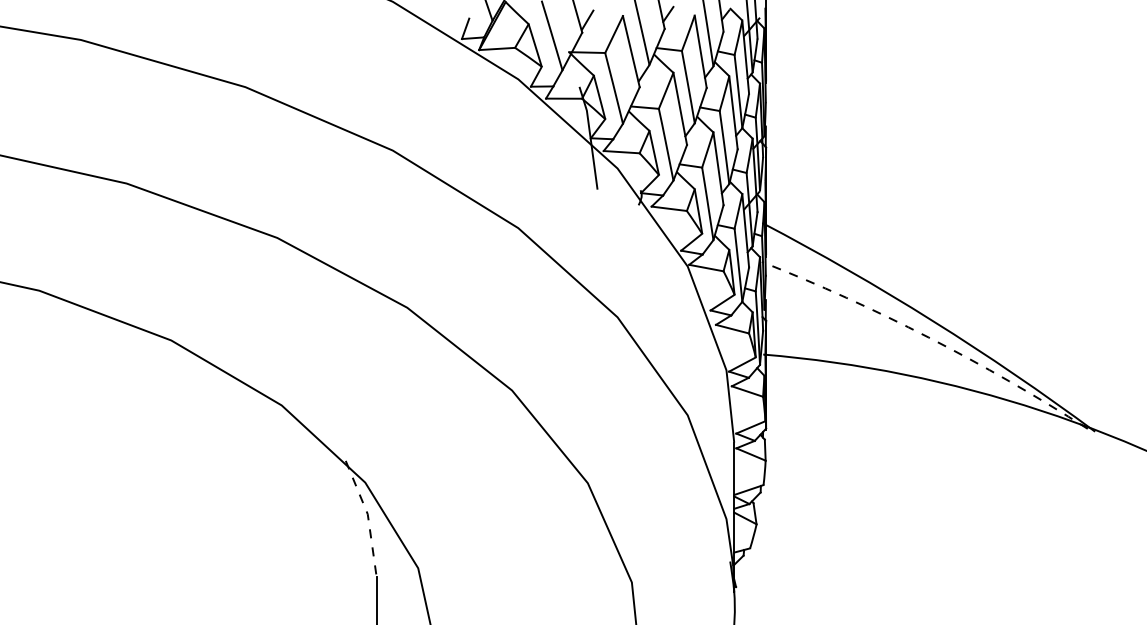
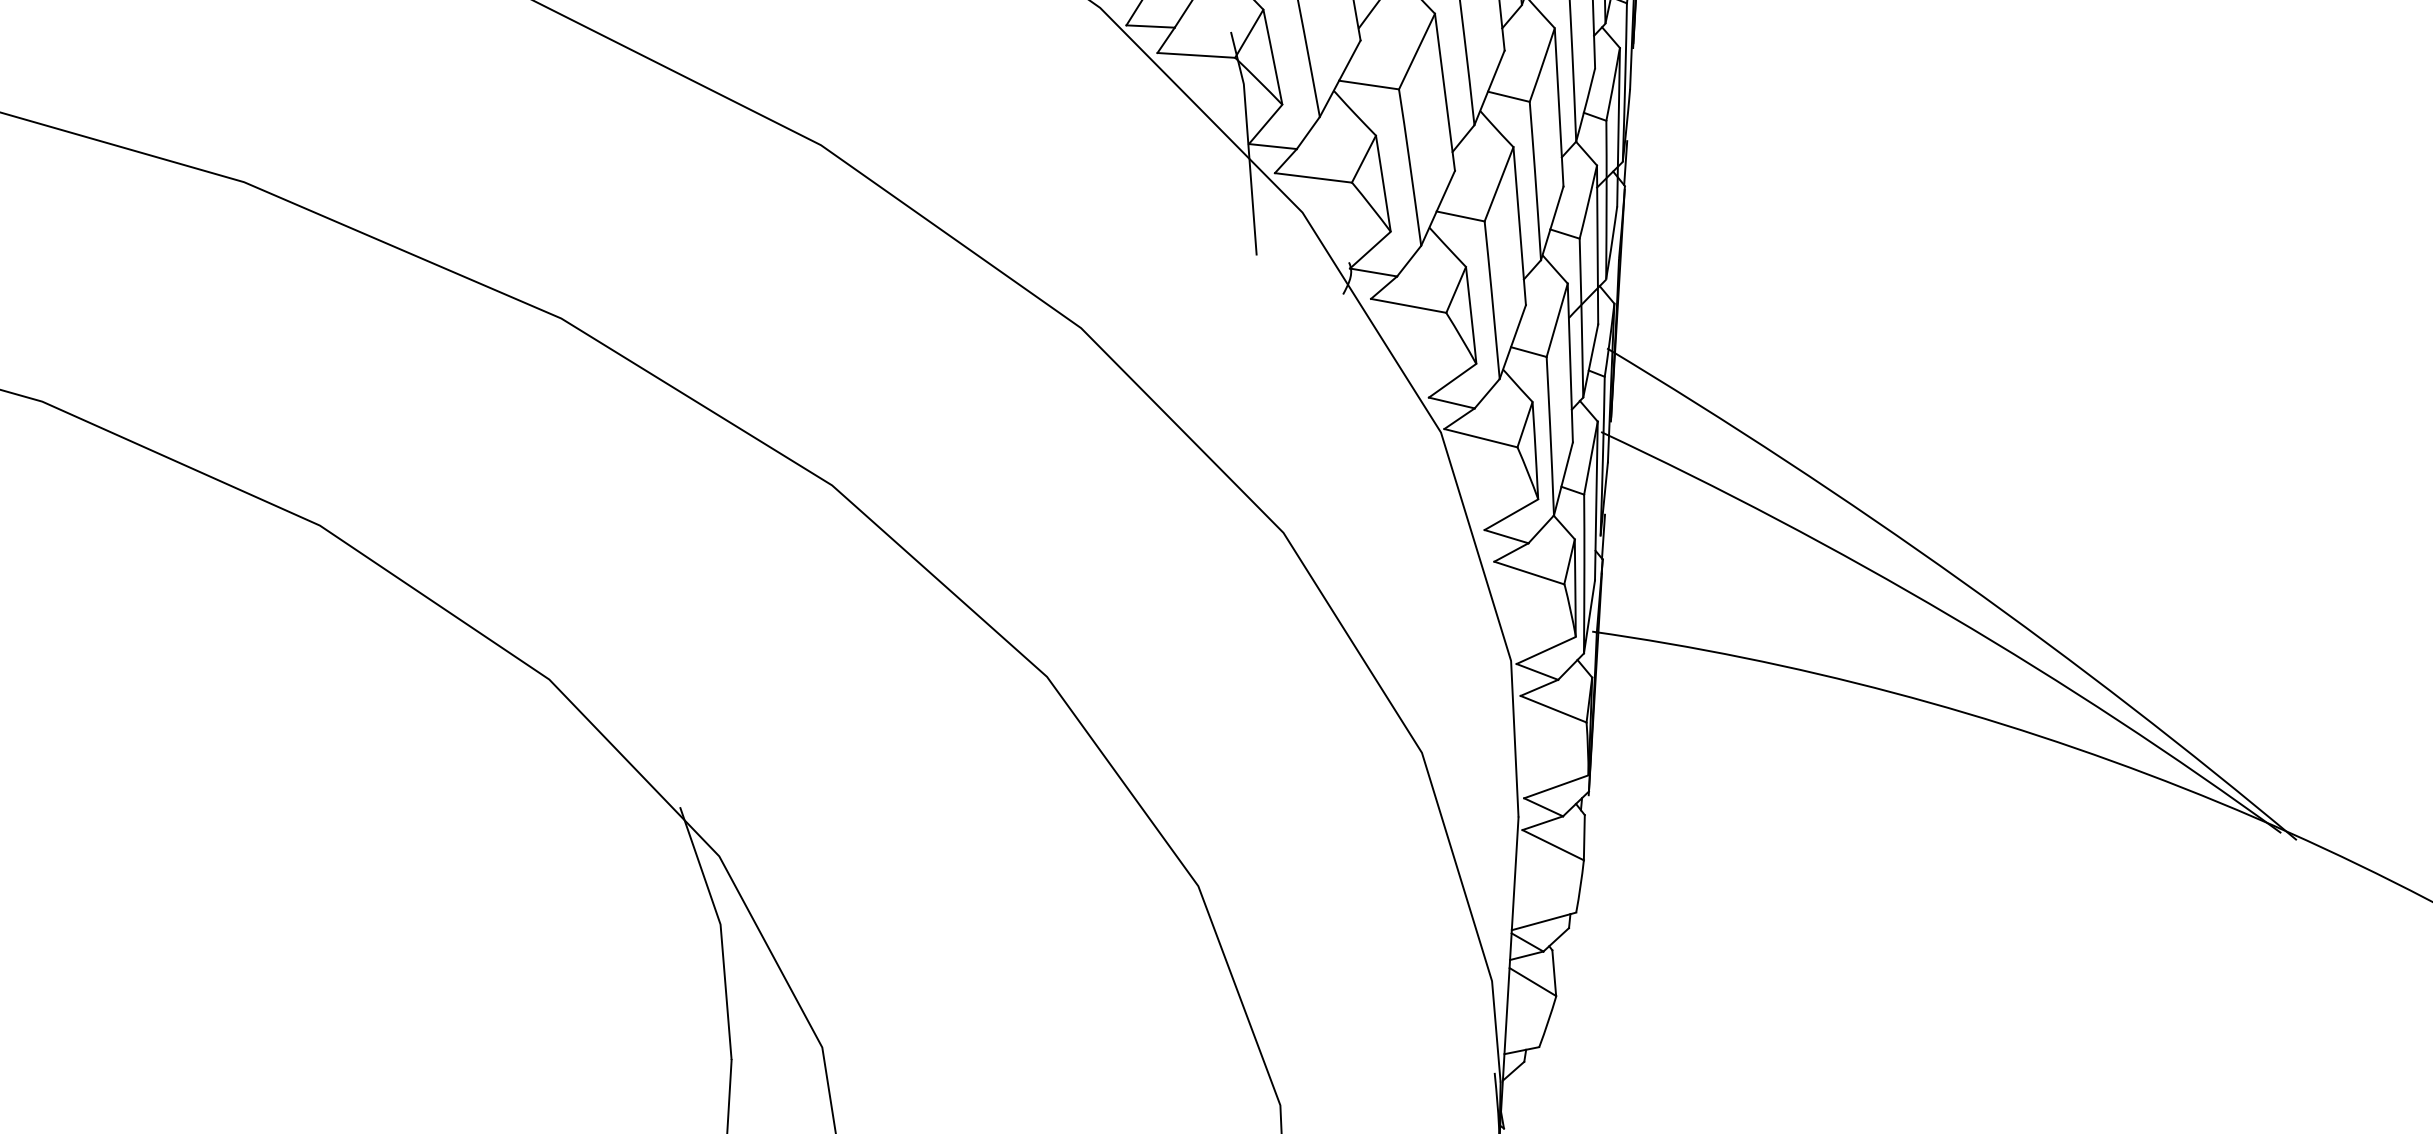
arc: (928, 337) -> (1950, 616), dashed -> solid
line: (368, 517) -> (721, 931), dashed -> solid

